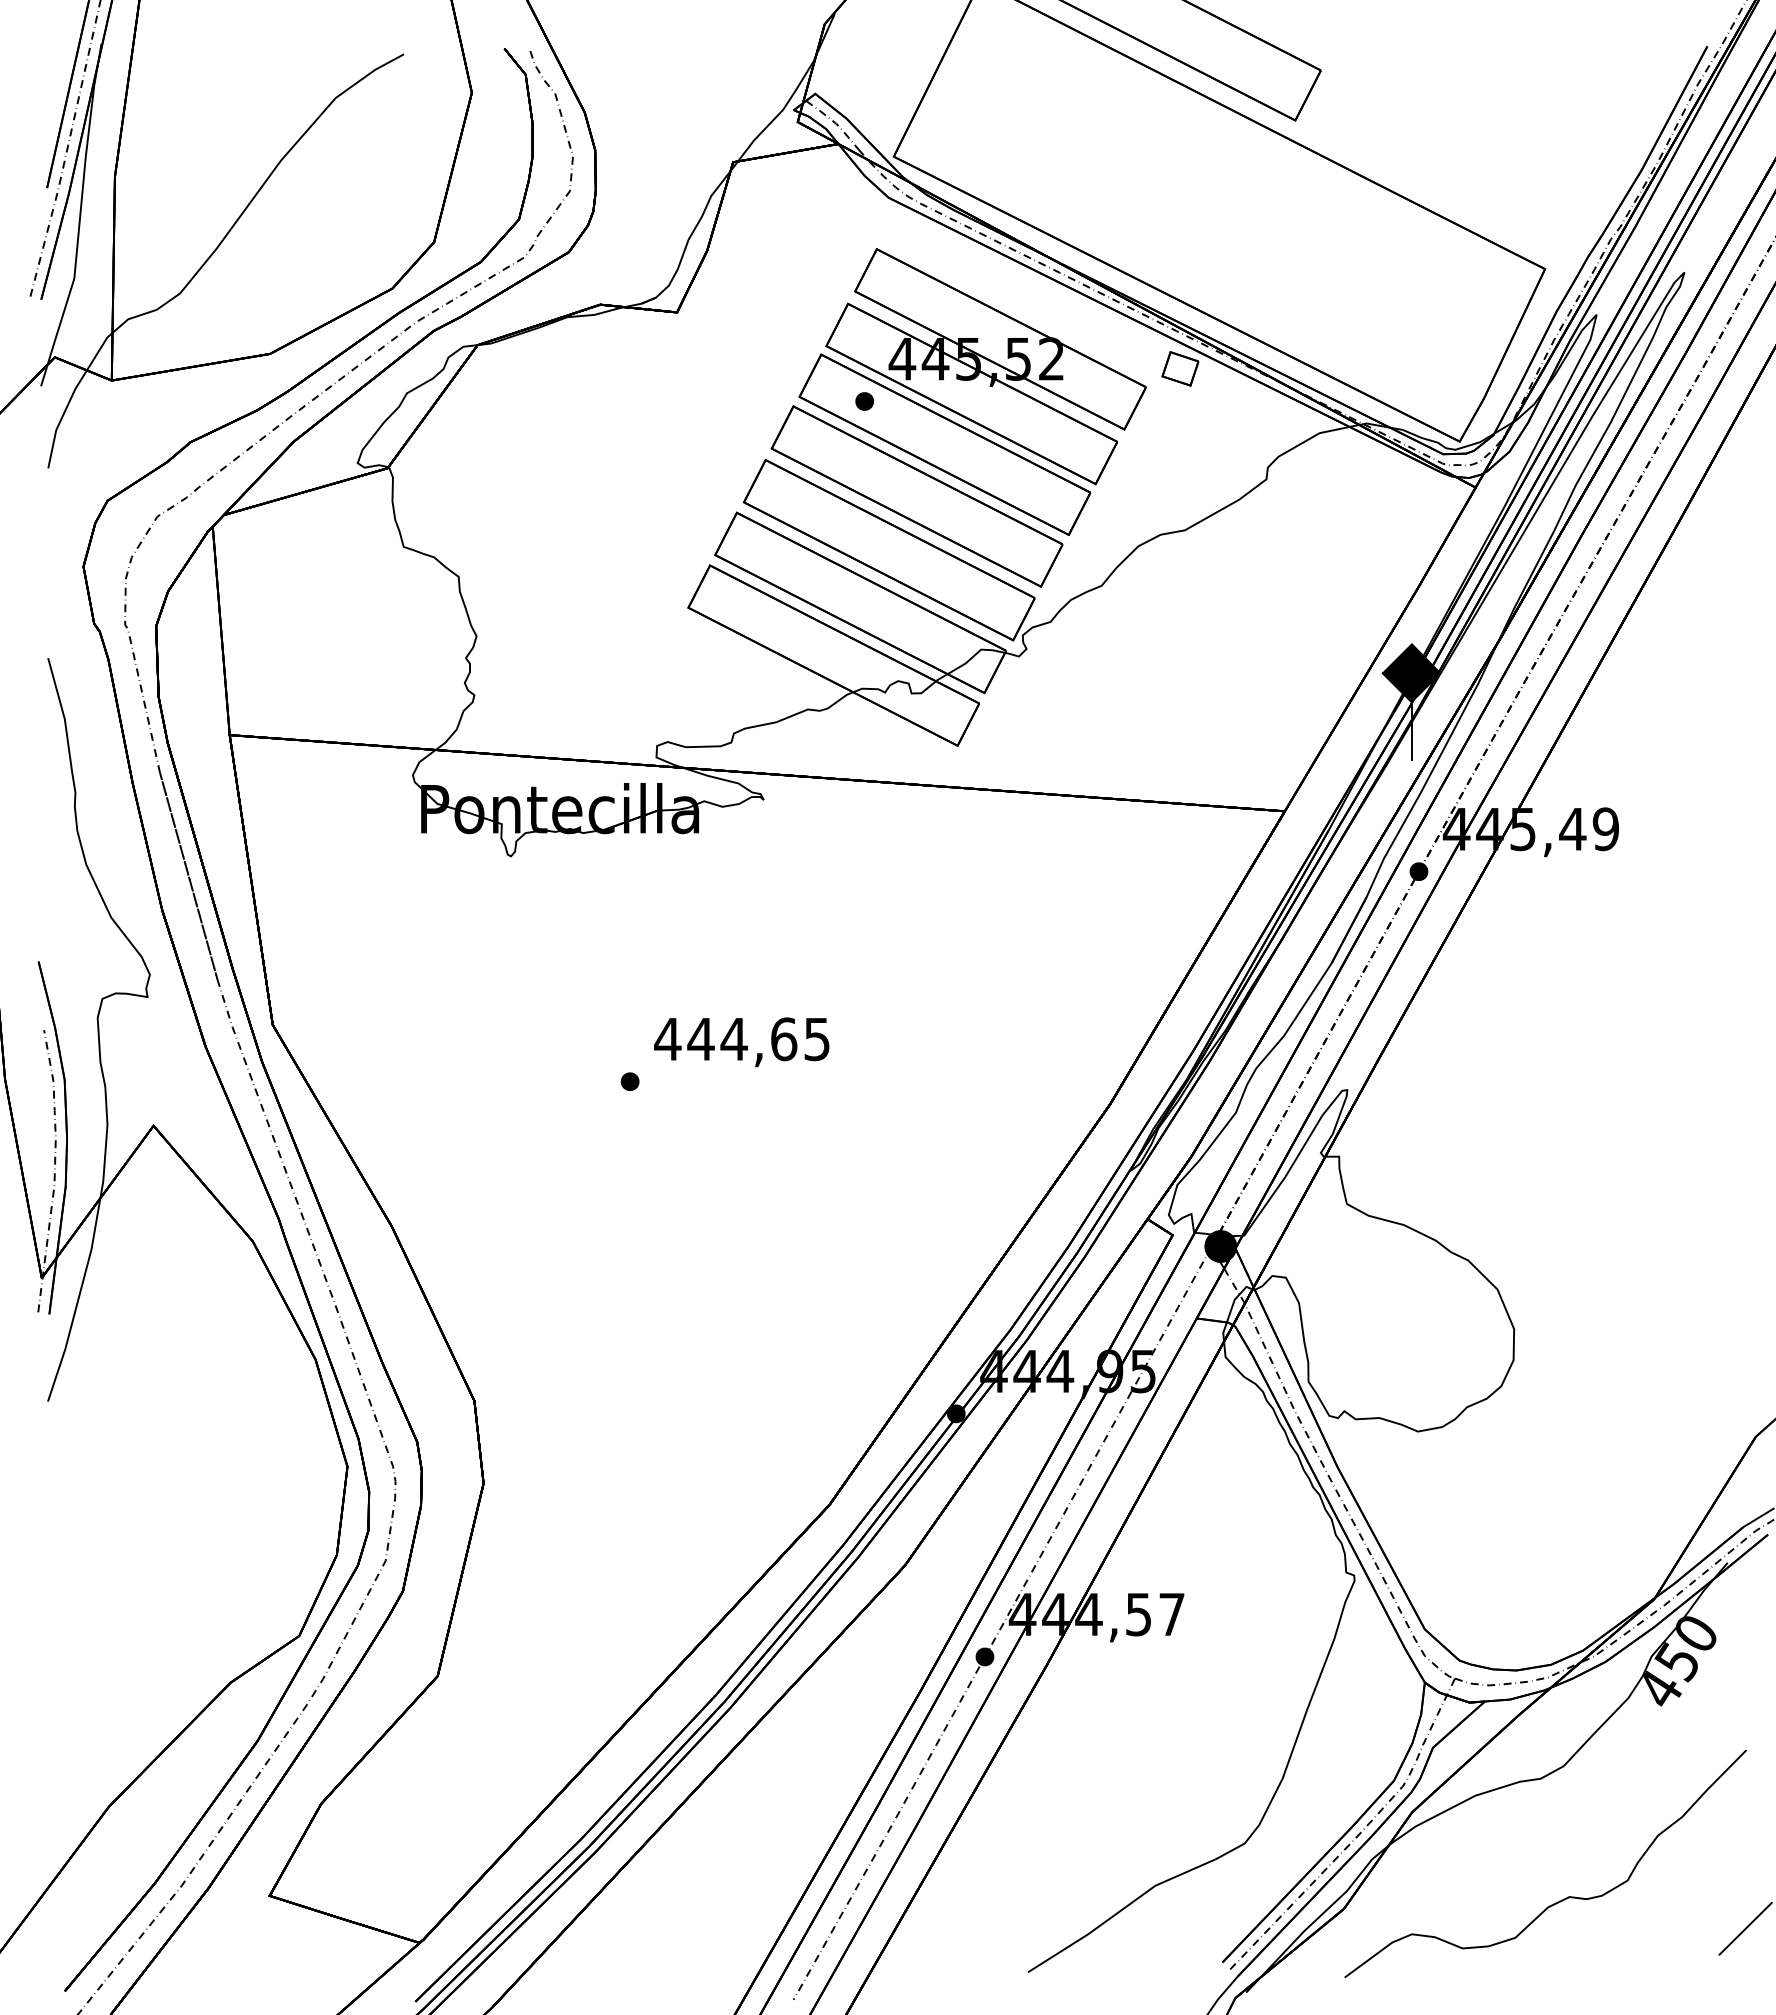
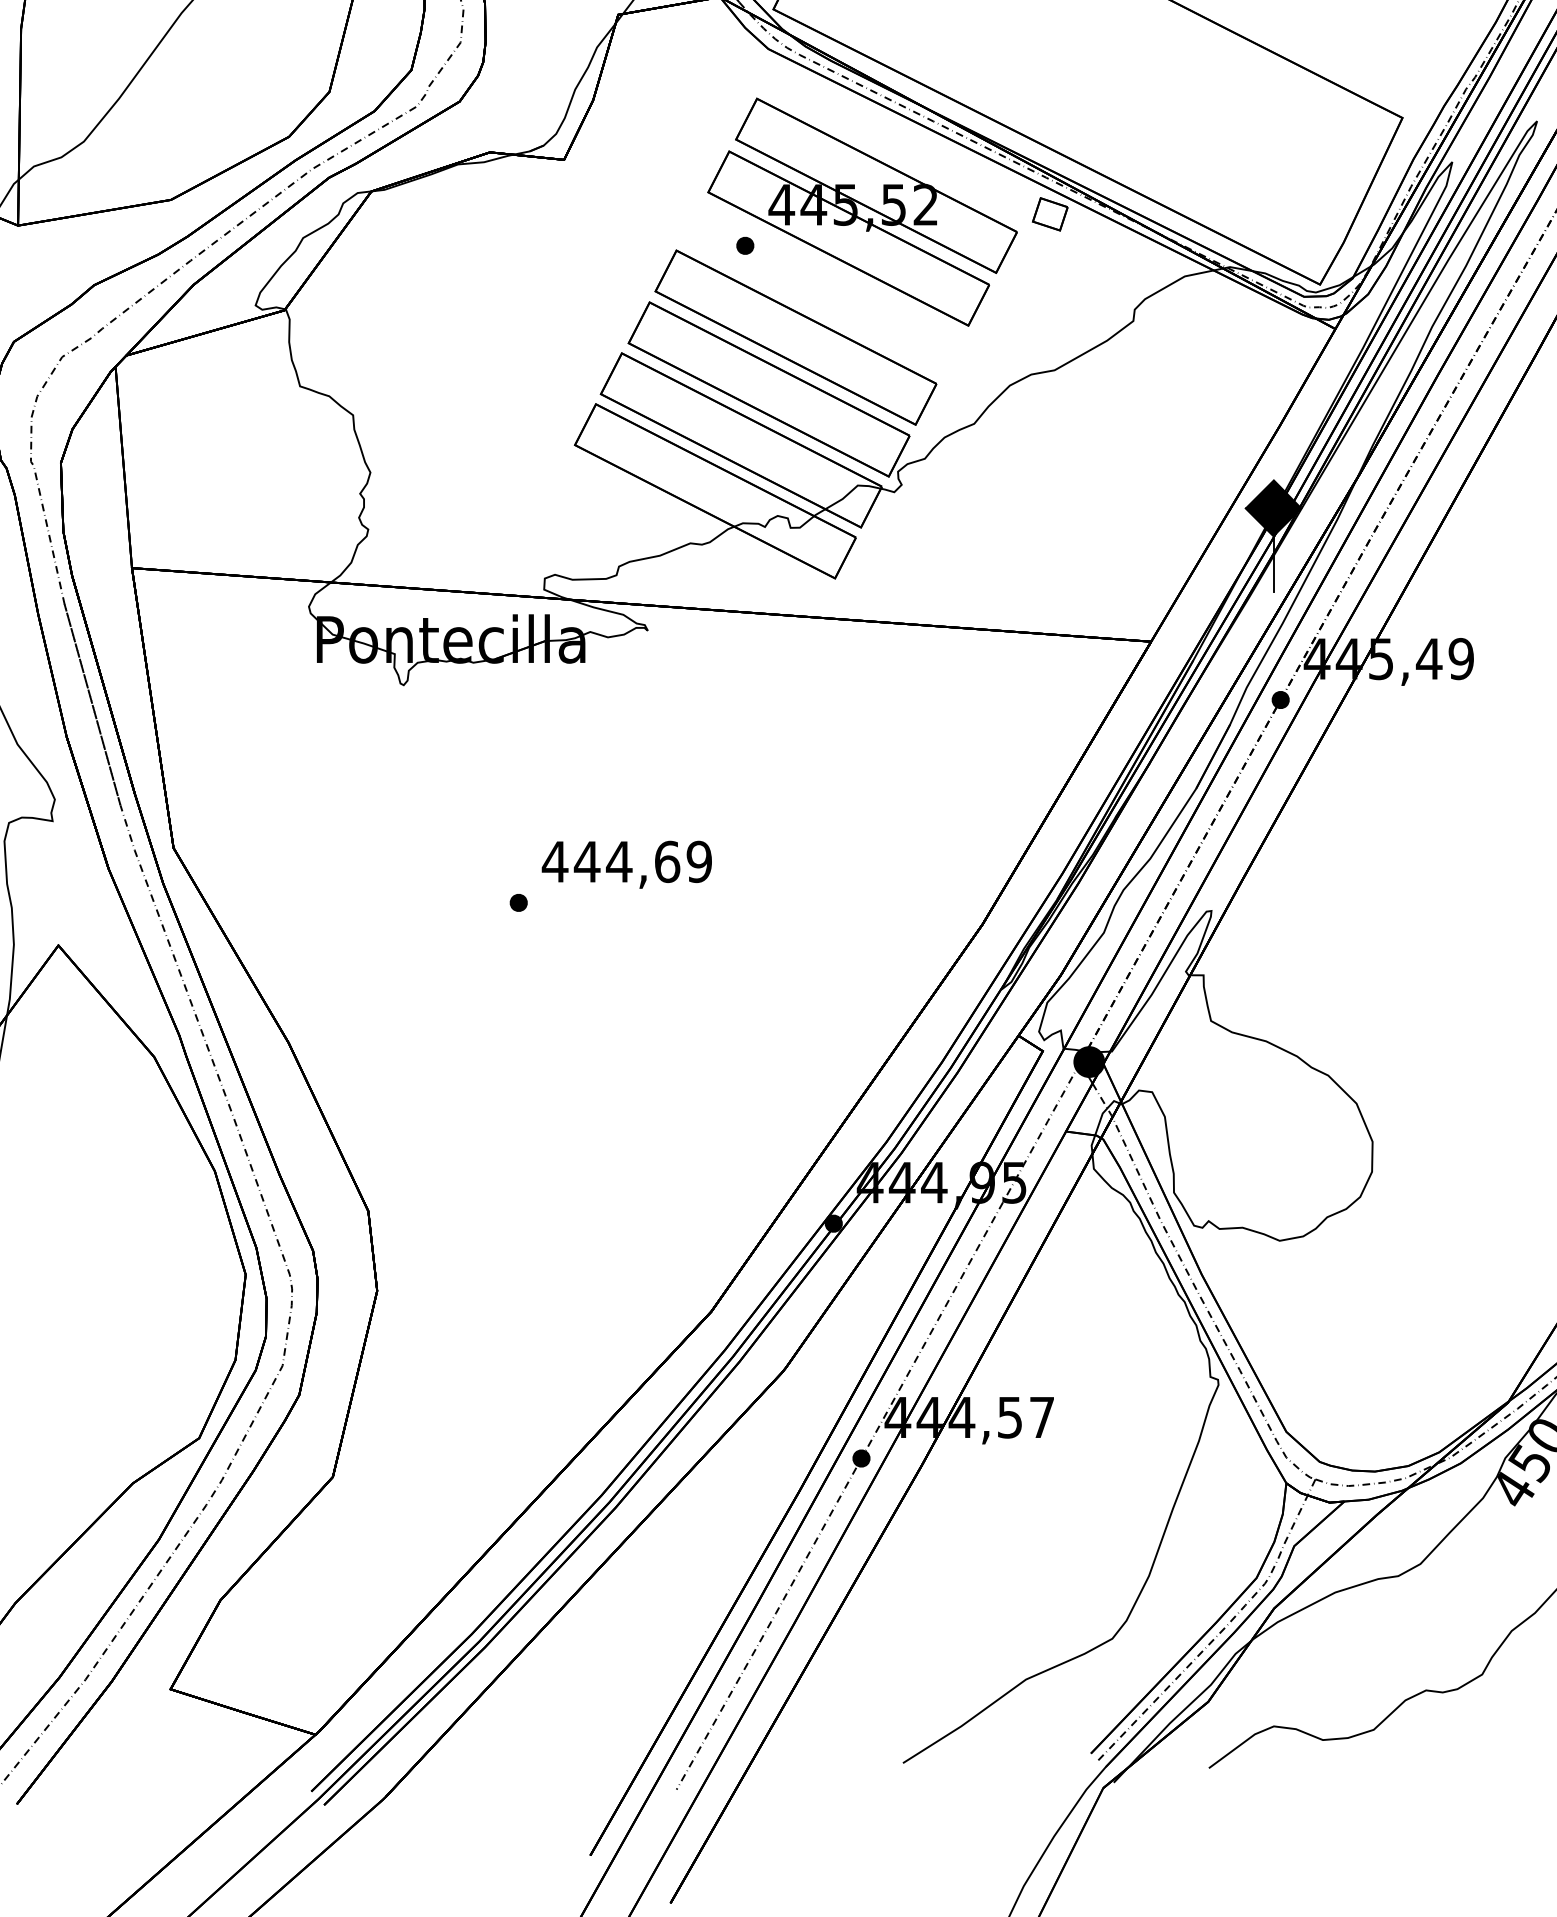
part: (944, 444) -> (822, 287), removed
text: (817, 1038) -> (699, 861), 444,65 -> 444,69

